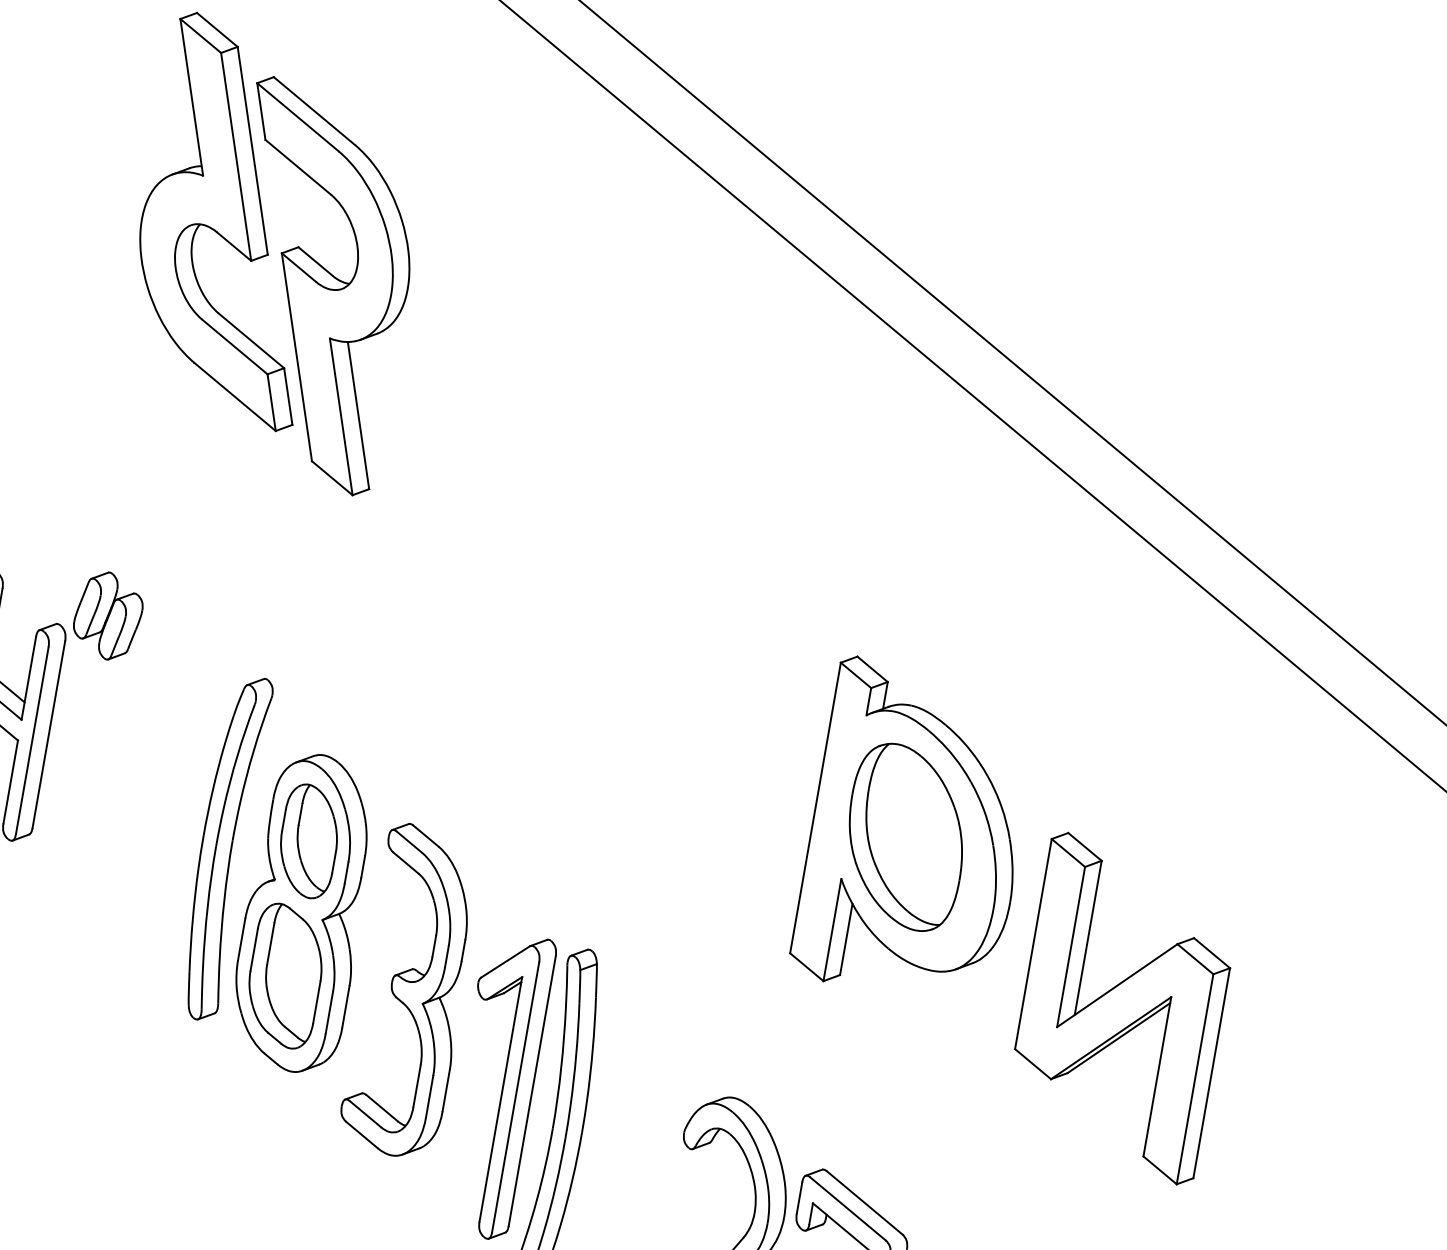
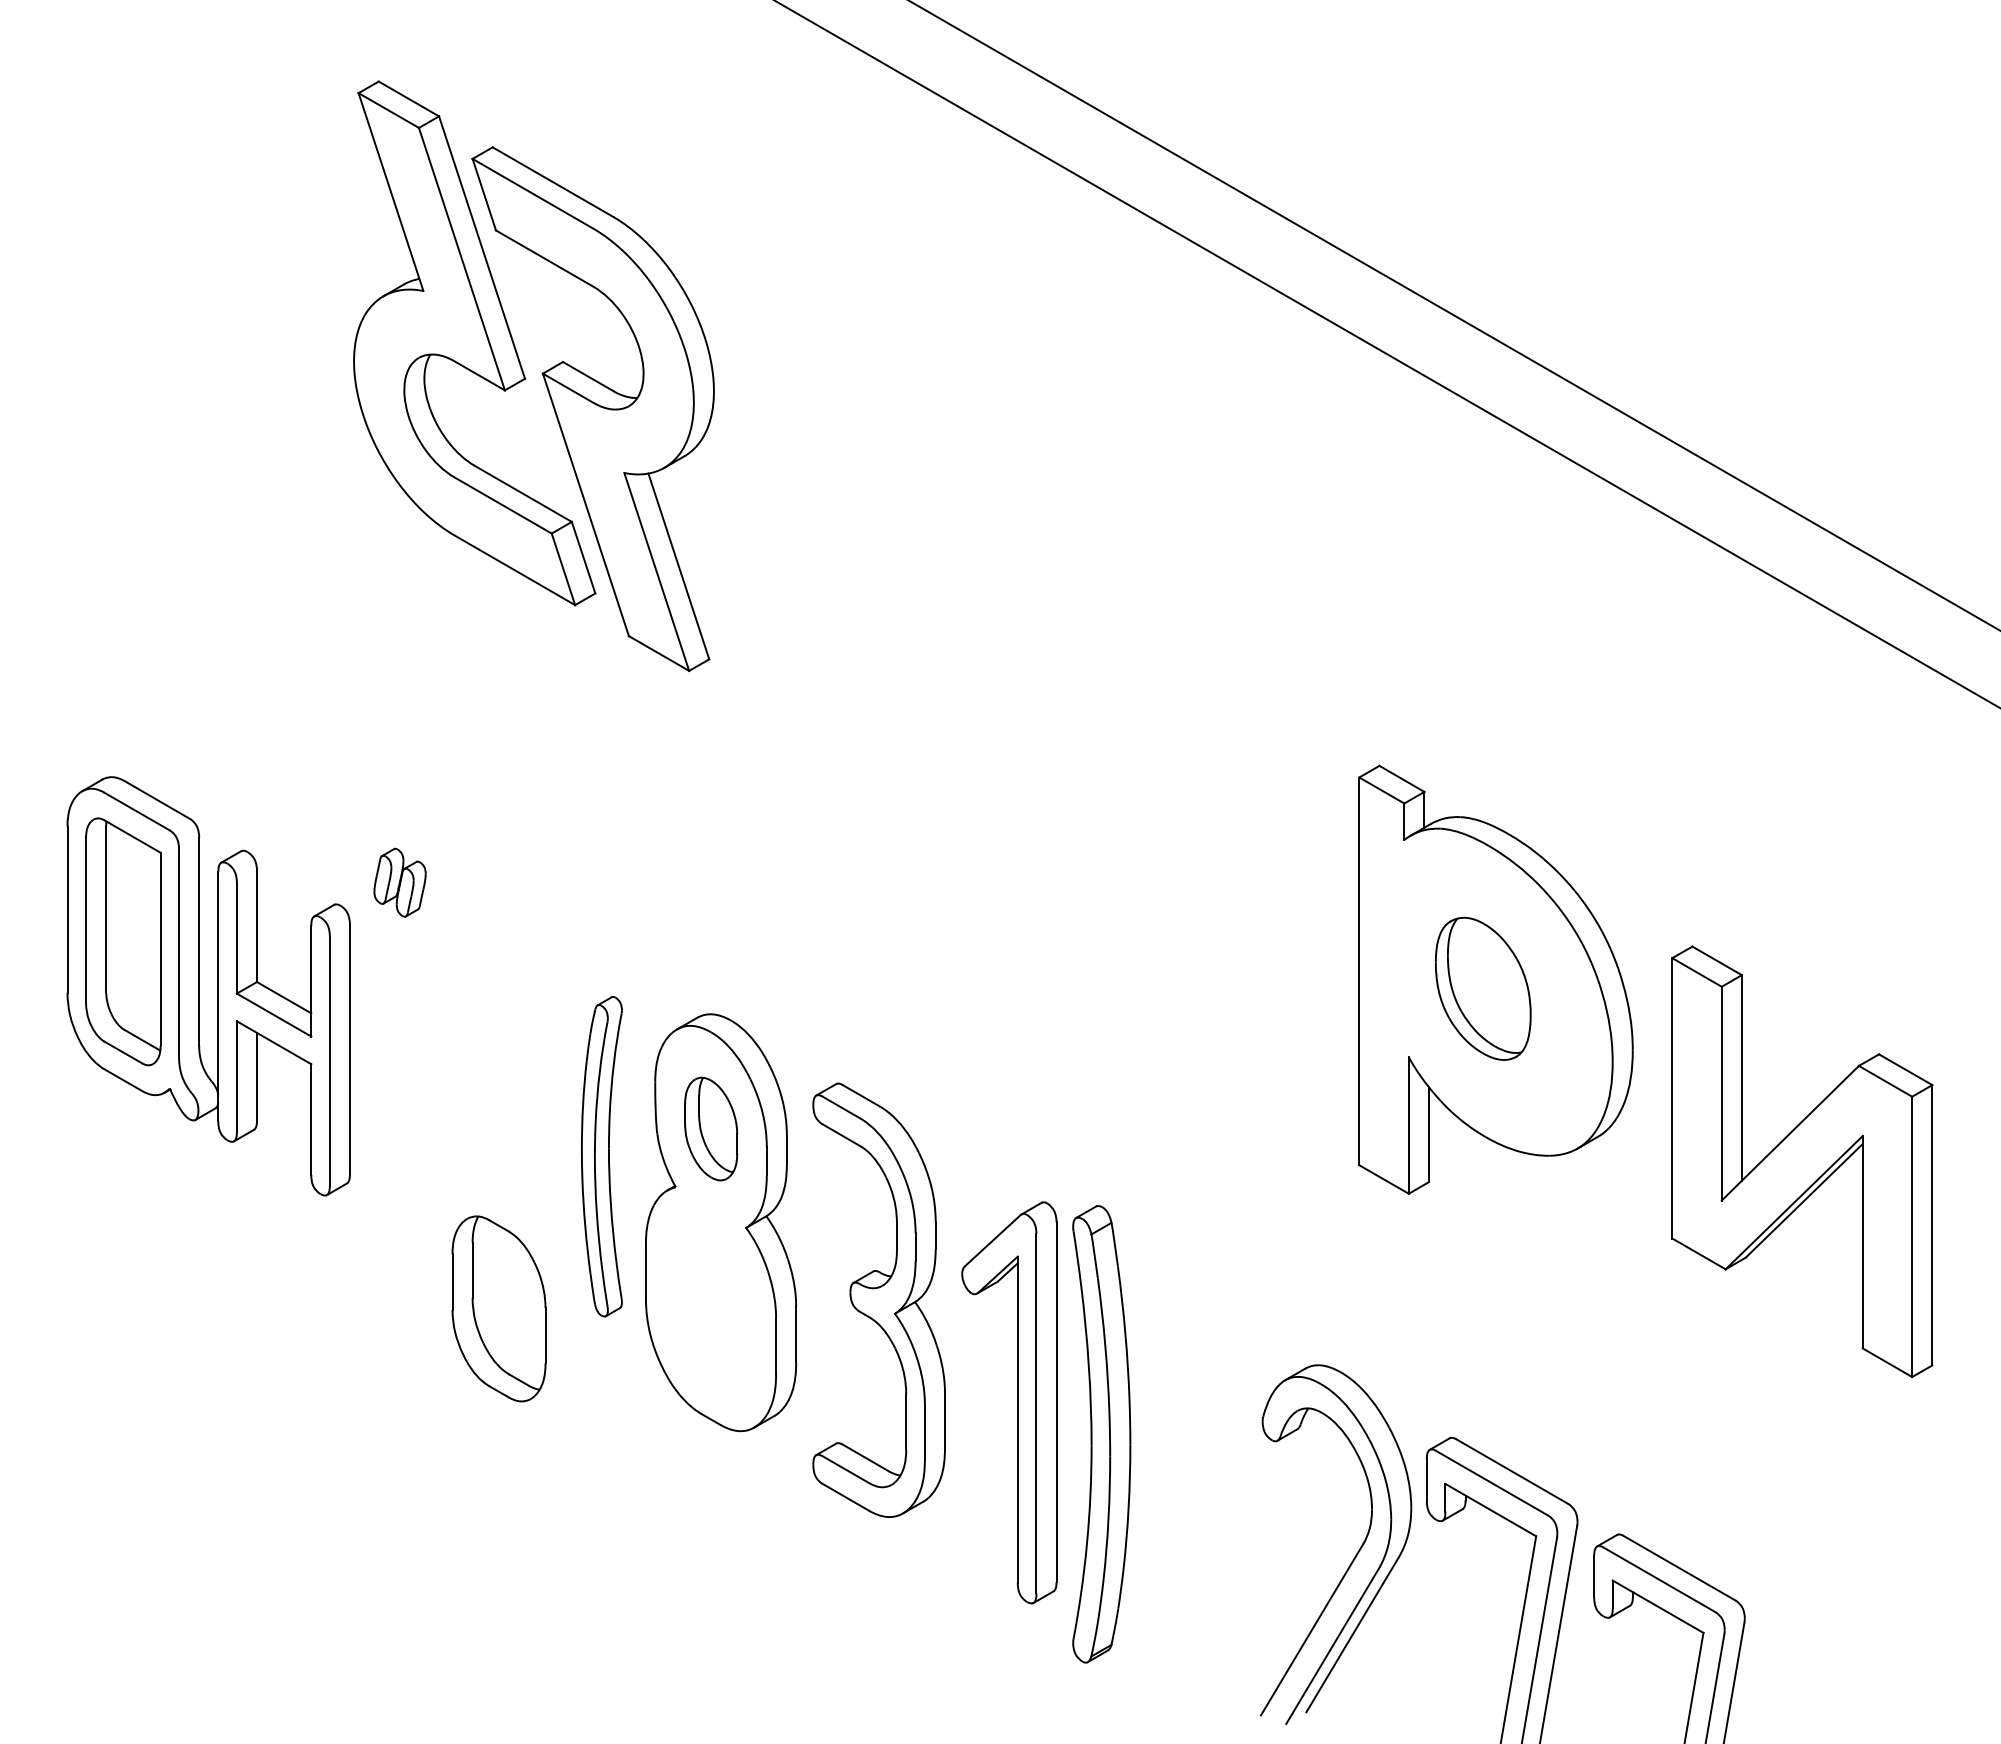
part: (107, 615) -> (399, 882), size x0.6
part: (906, 837) -> (1483, 988), size x0.6
part: (309, 841) -> (711, 1128), size x0.7
part: (223, 847) -> (601, 1156), size x0.7
part: (285, 975) -> (498, 1308), moved

